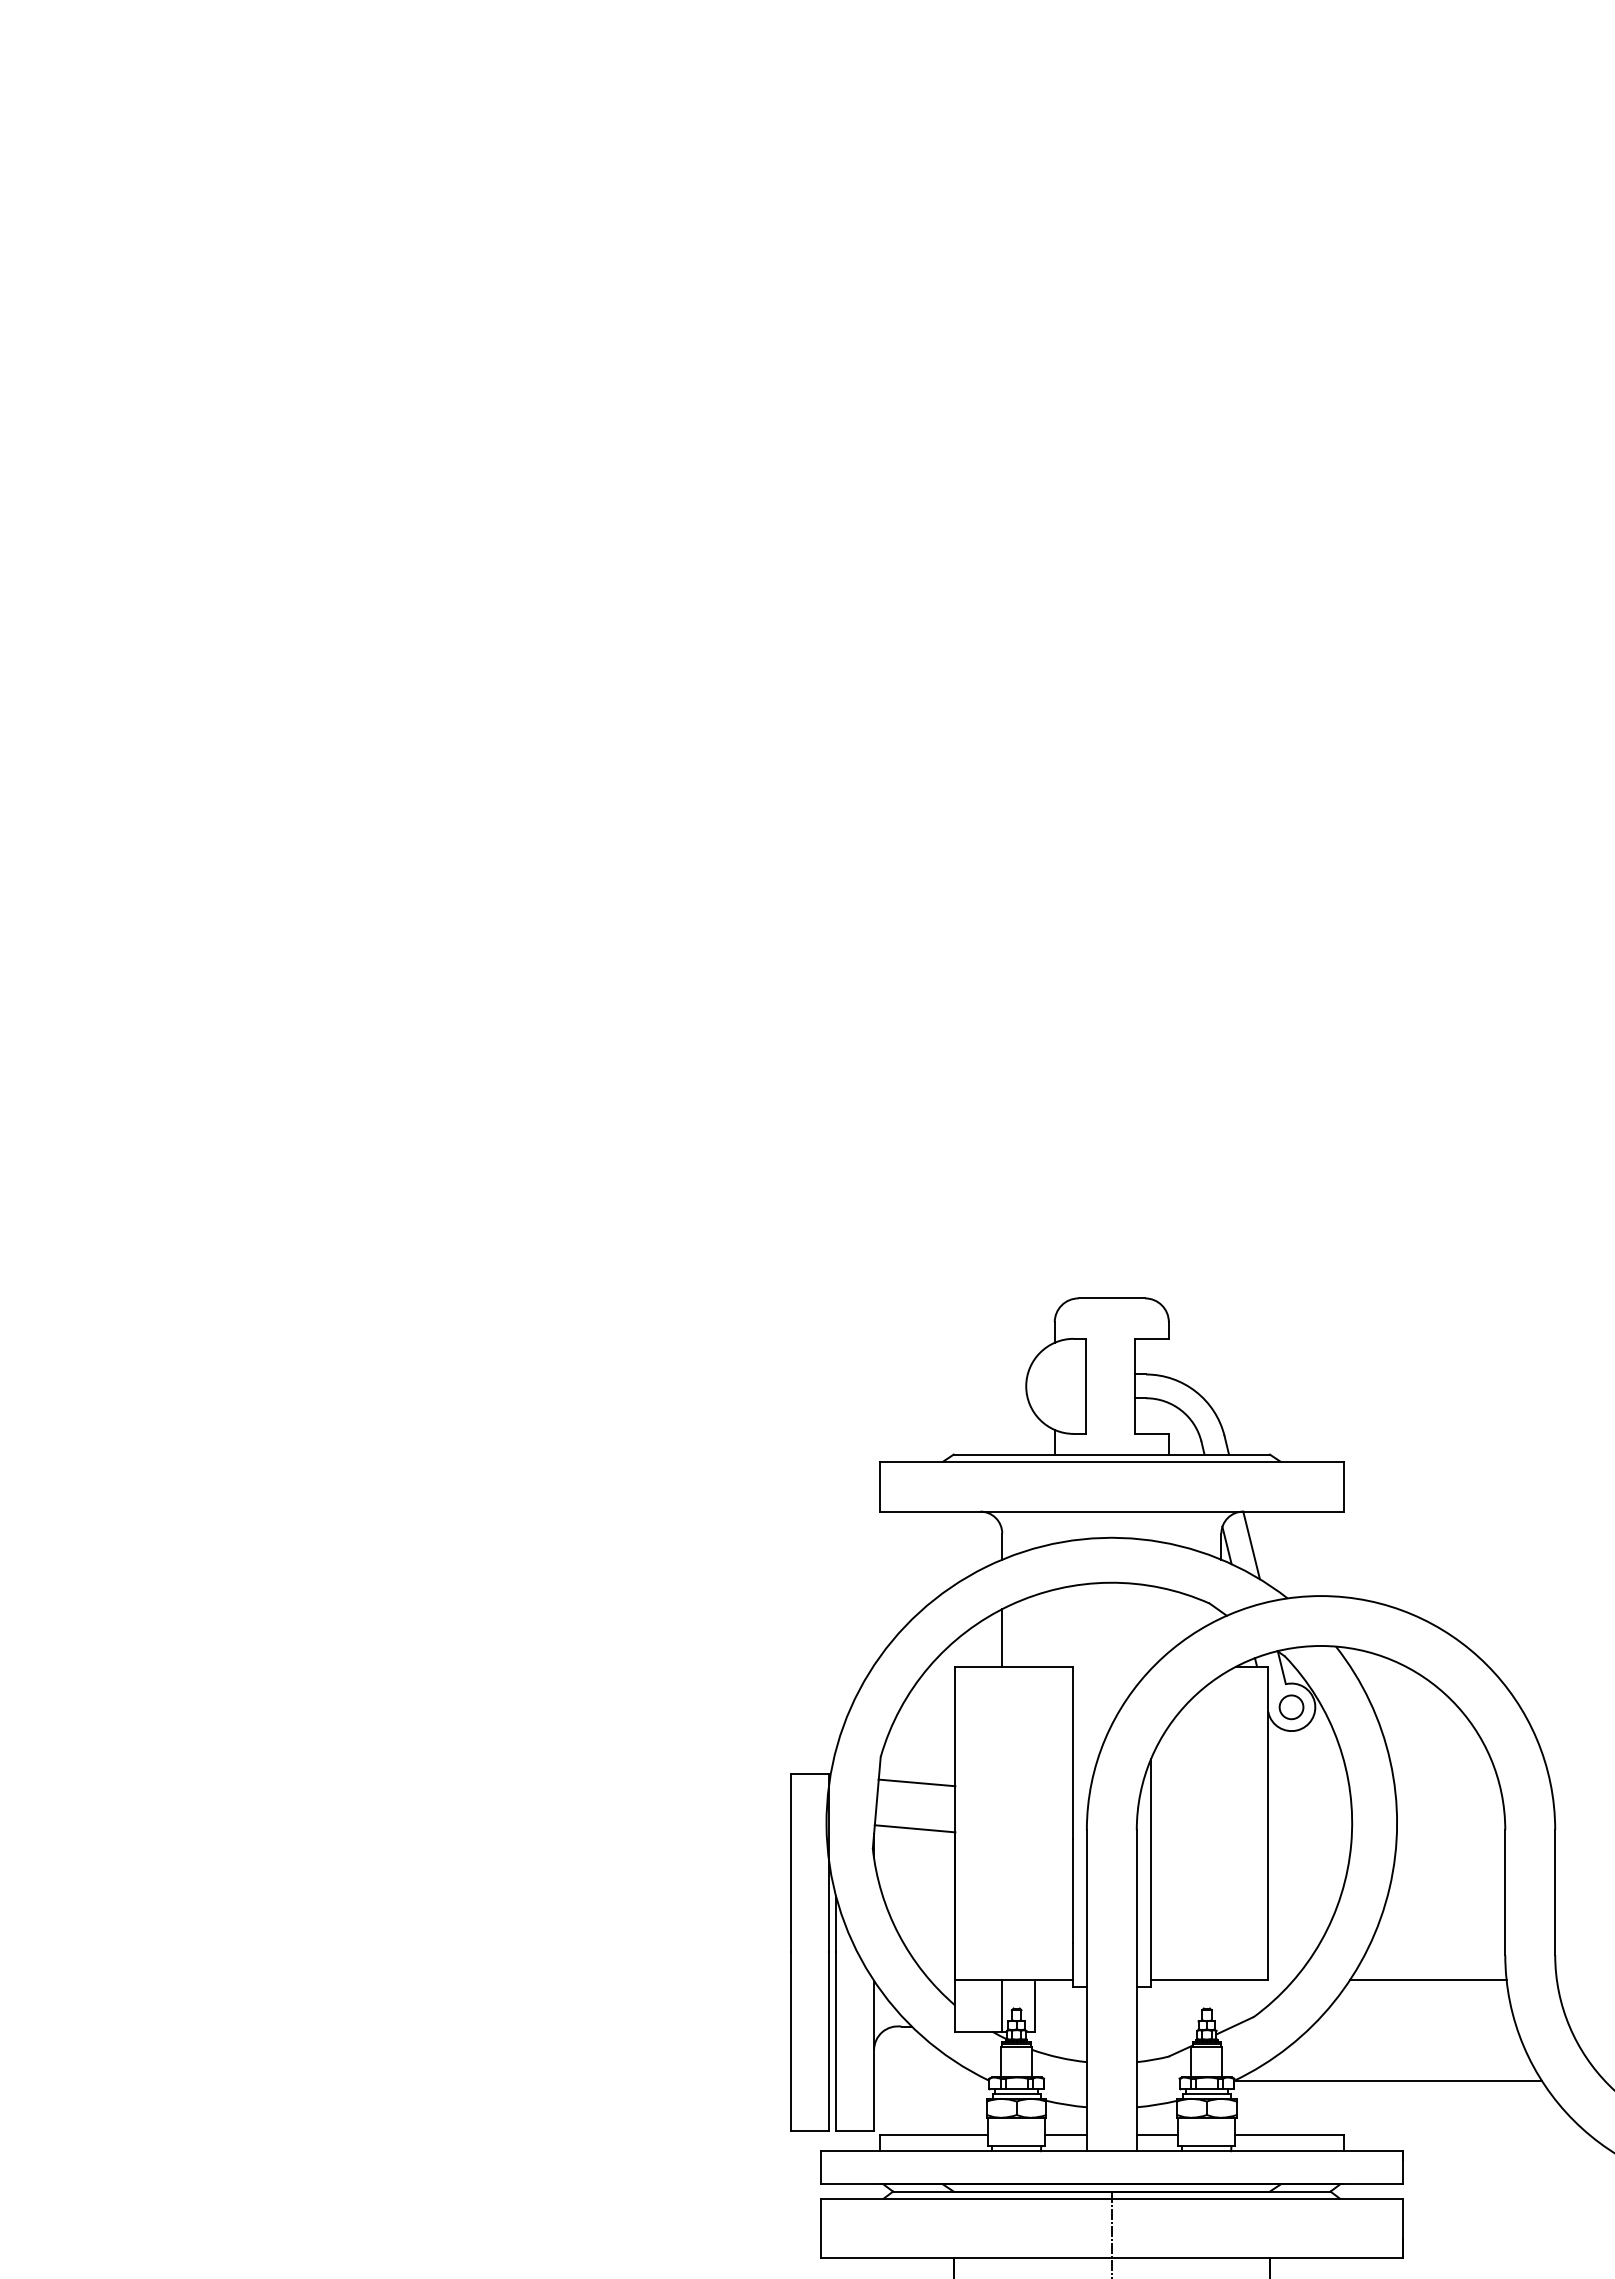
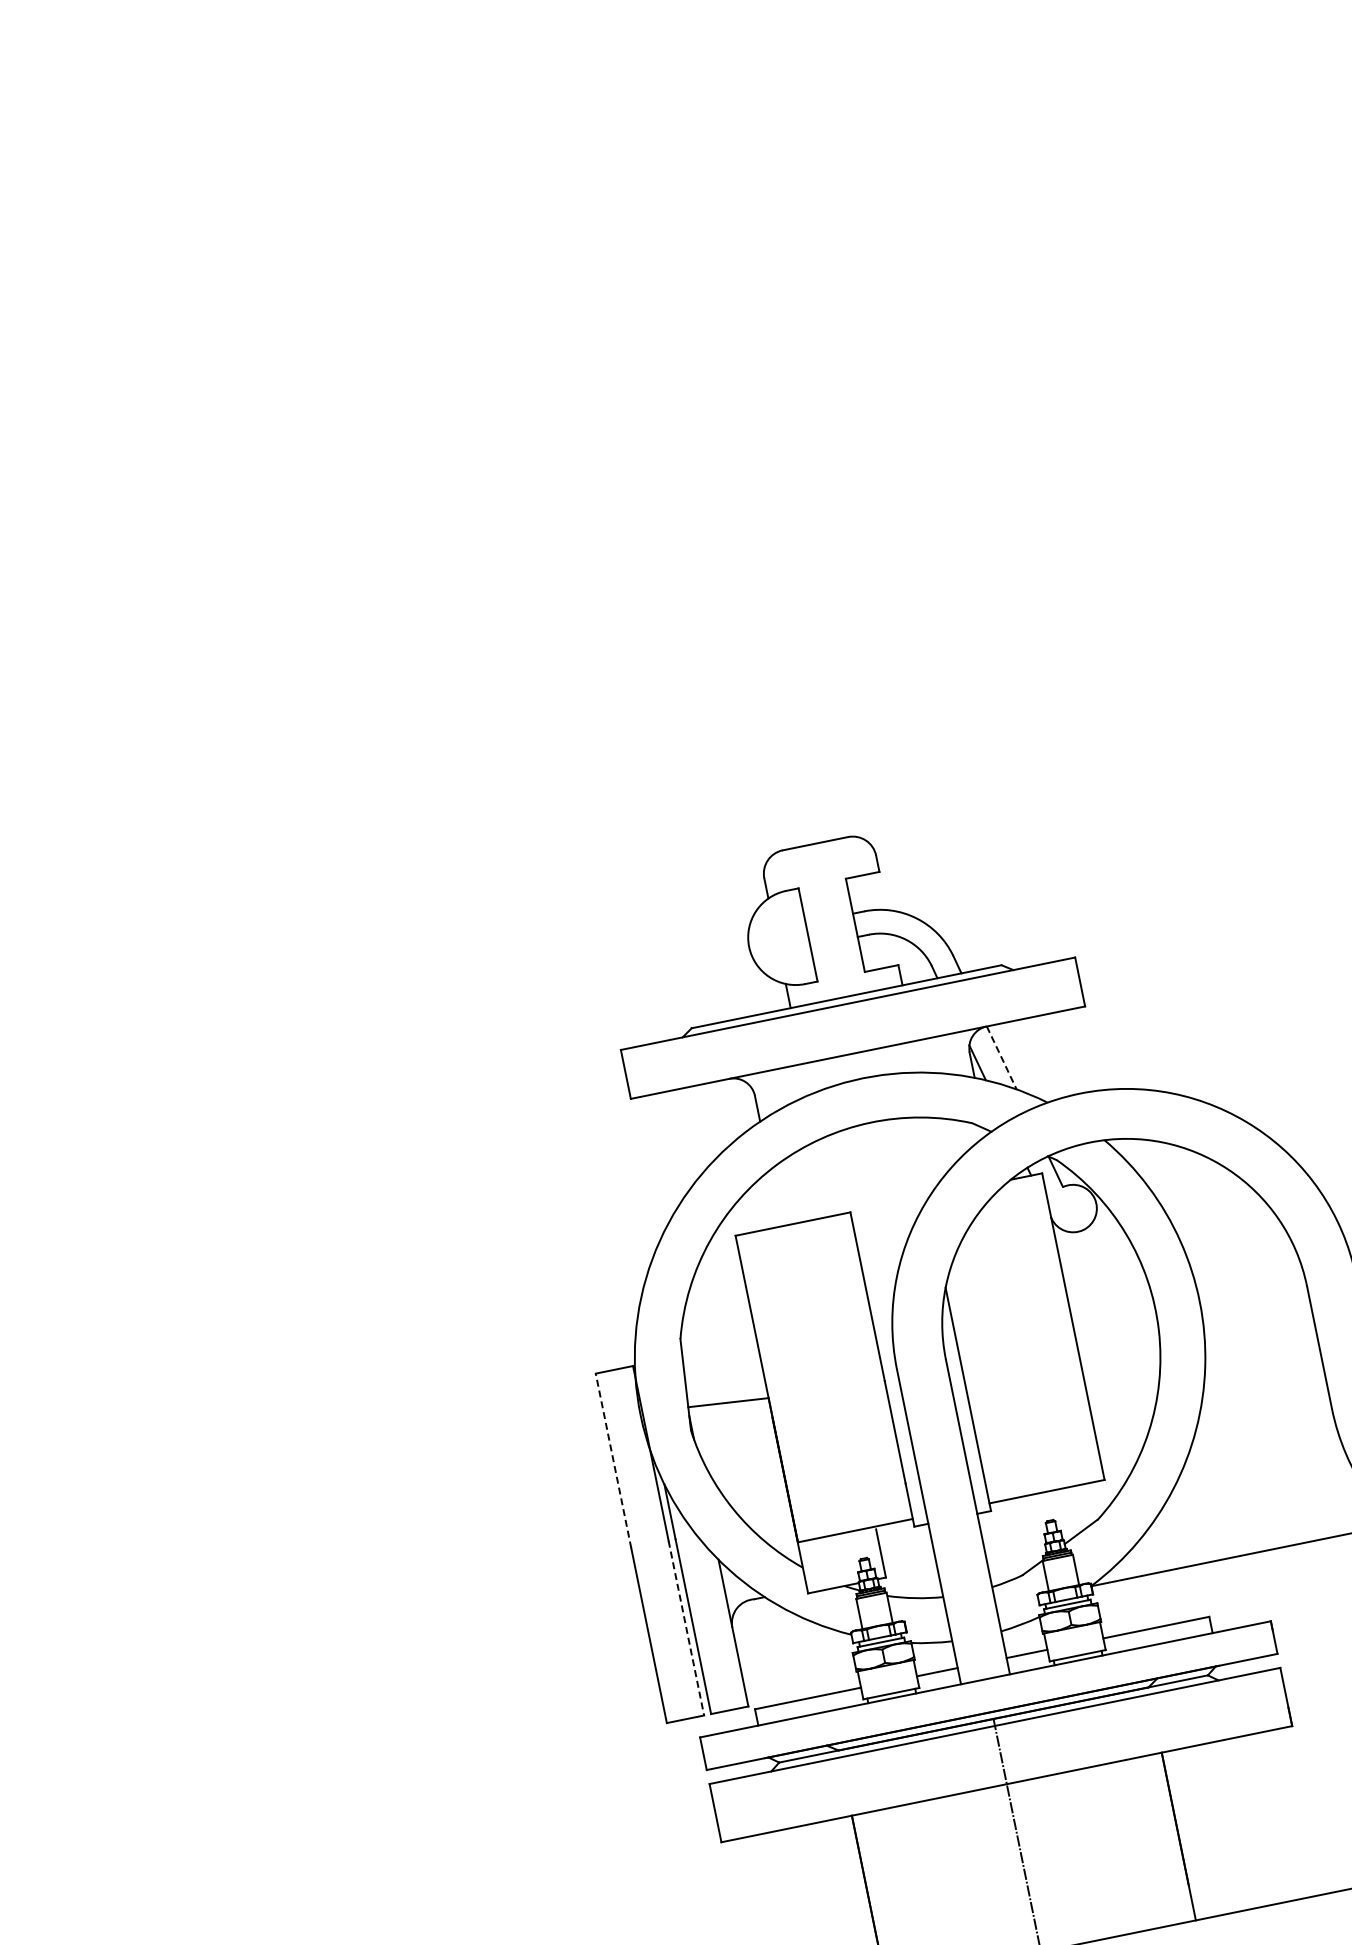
line: (1251, 1545) -> (1001, 1057), solid -> dashed
line: (1002, 1637) -> (775, 1197), removed
circle: (1291, 1707) -> (1073, 1208), removed
line: (916, 1782) -> (720, 1357), removed
line: (790, 1862) -> (613, 1460), solid -> dashed
line: (1427, 1980) -> (1260, 1449), removed
line: (1002, 2005) -> (849, 1558), removed
line: (828, 2041) -> (685, 1628), solid -> dashed

